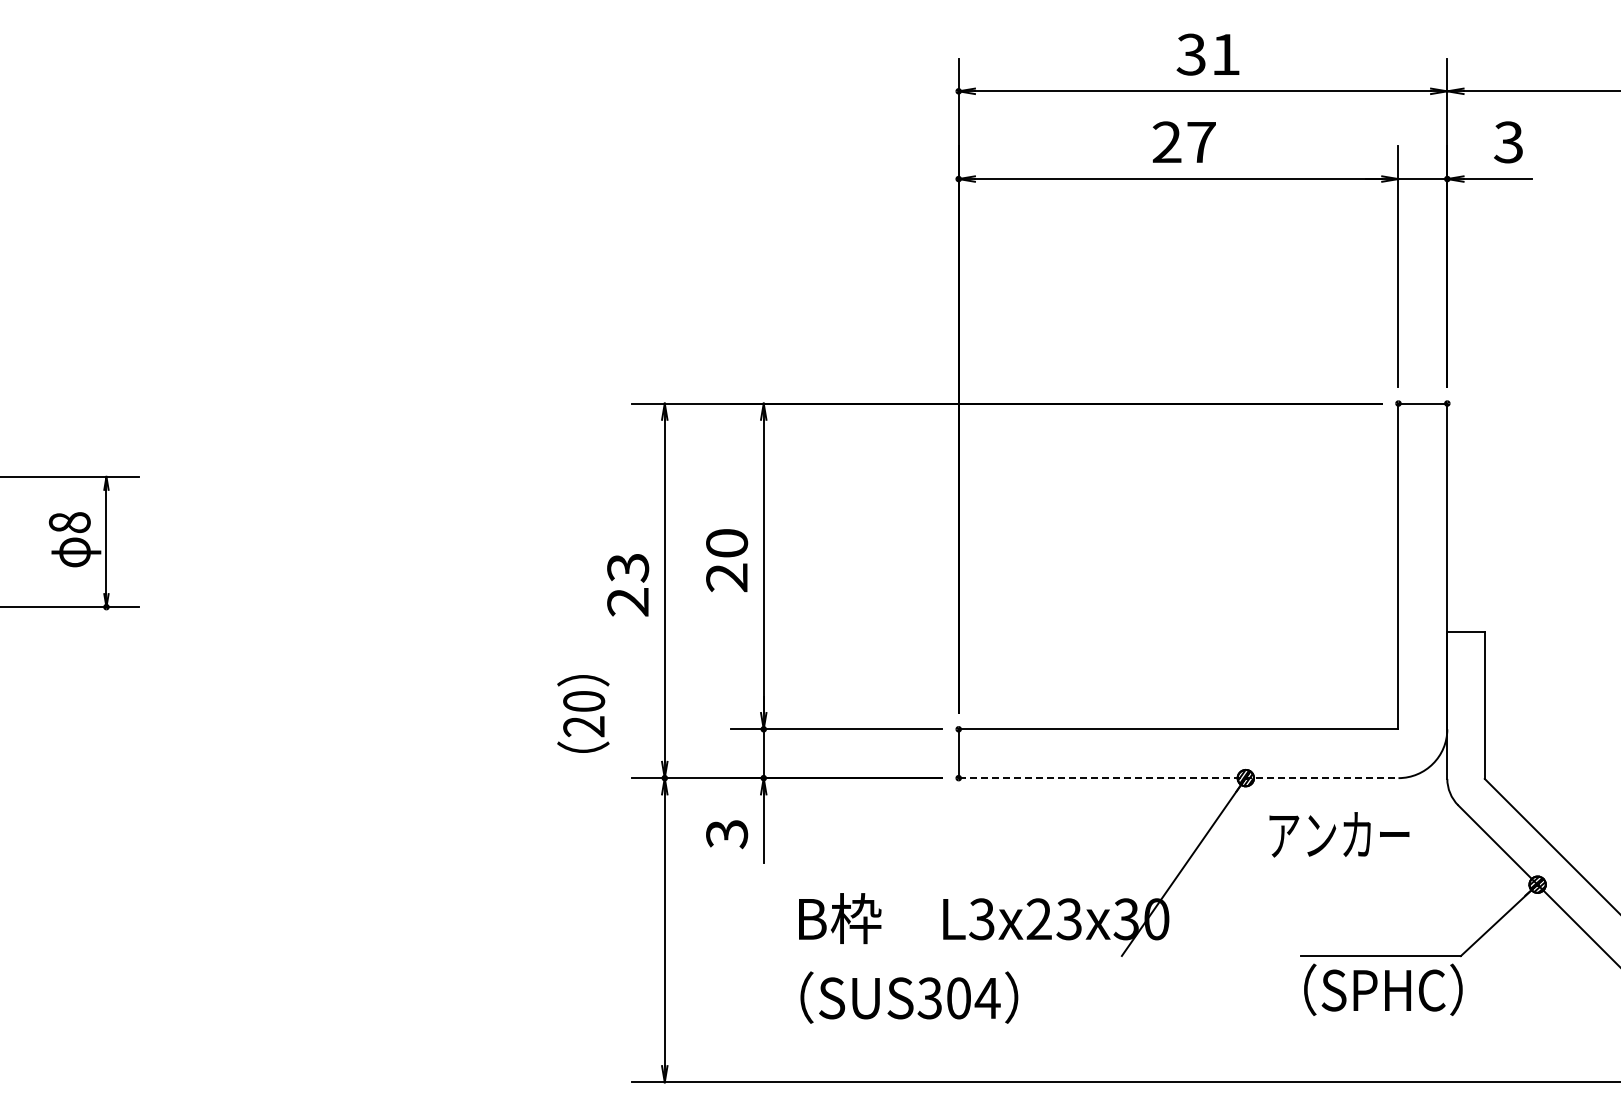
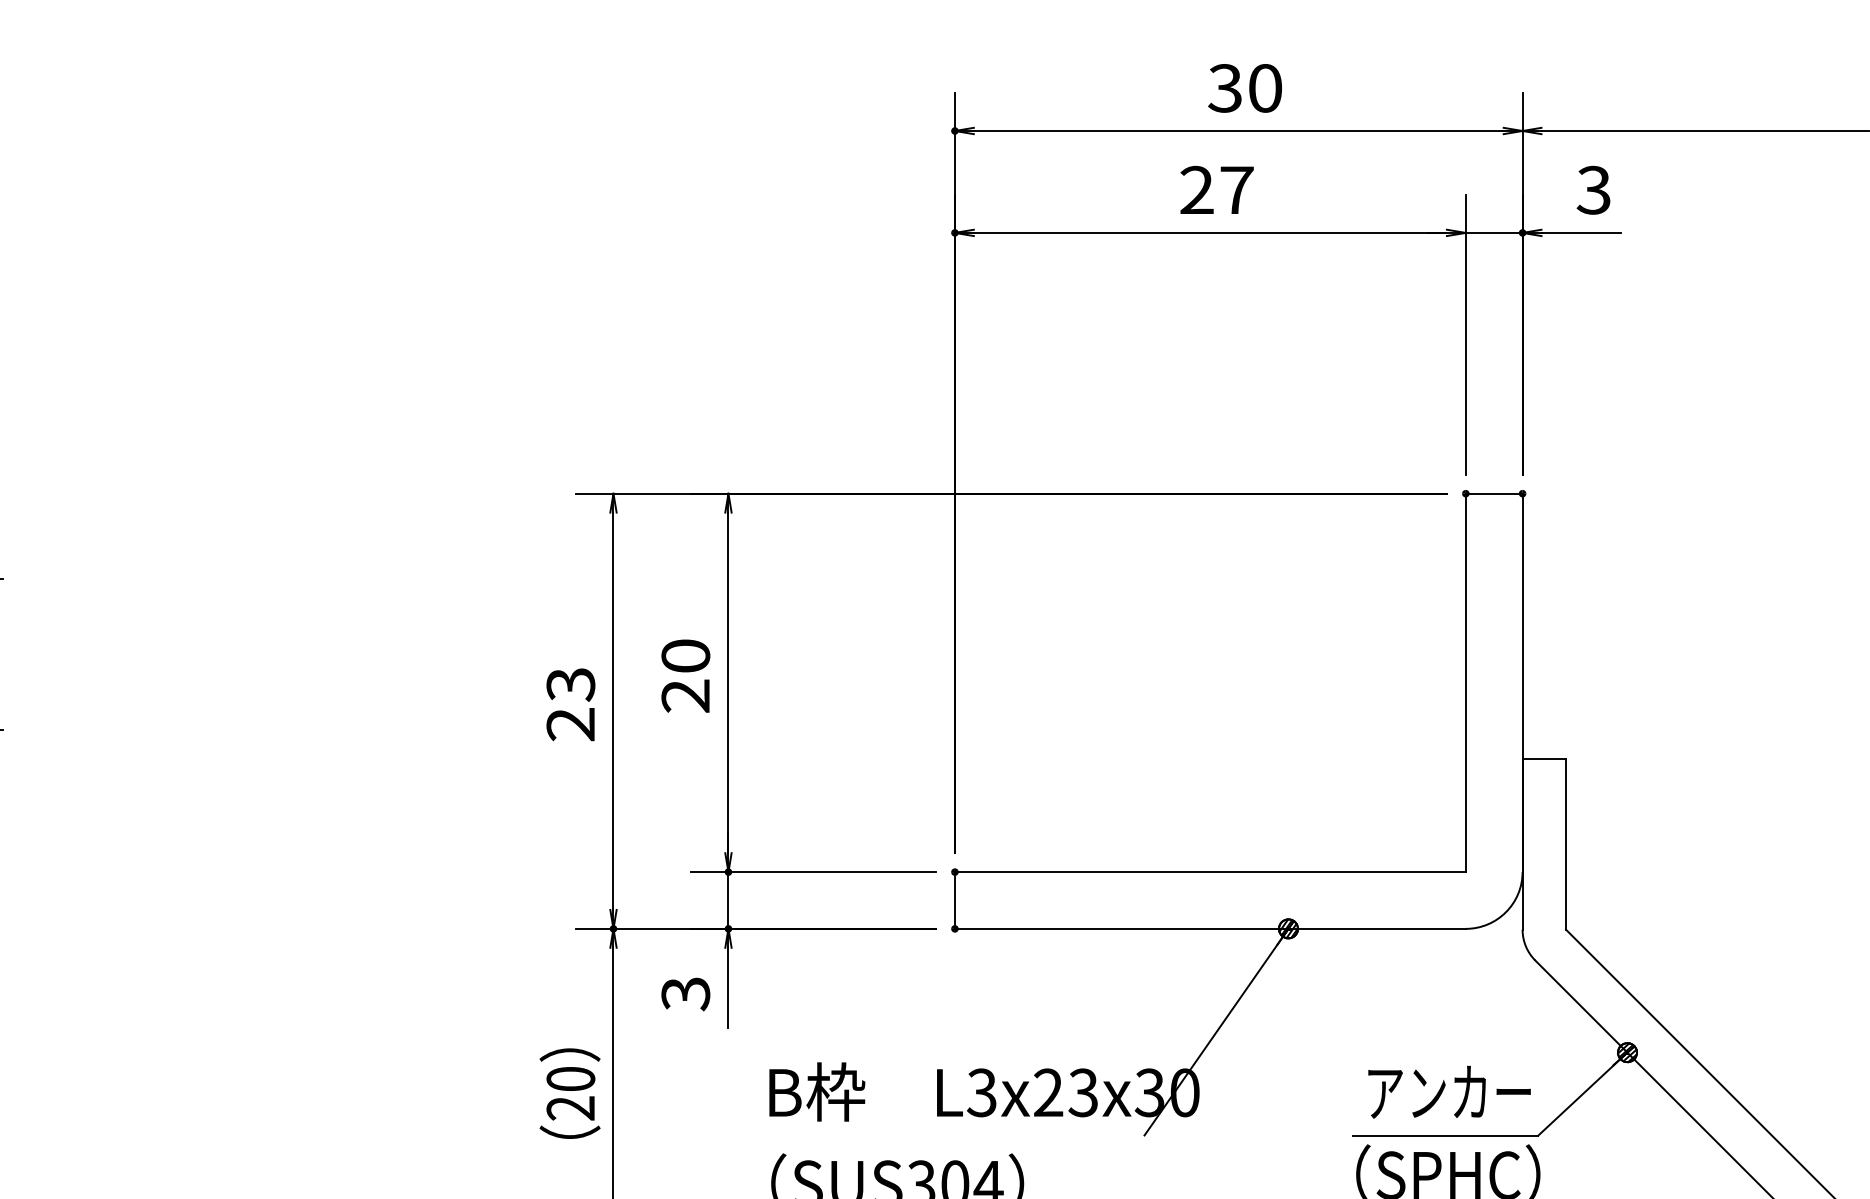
text: (1226, 54) -> (1266, 88), 31 -> 30
text: (583, 713) -> (570, 1093), moved
line: (1178, 778) -> (1210, 929), dashed -> solid
text: (1339, 834) -> (1449, 1091), moved

